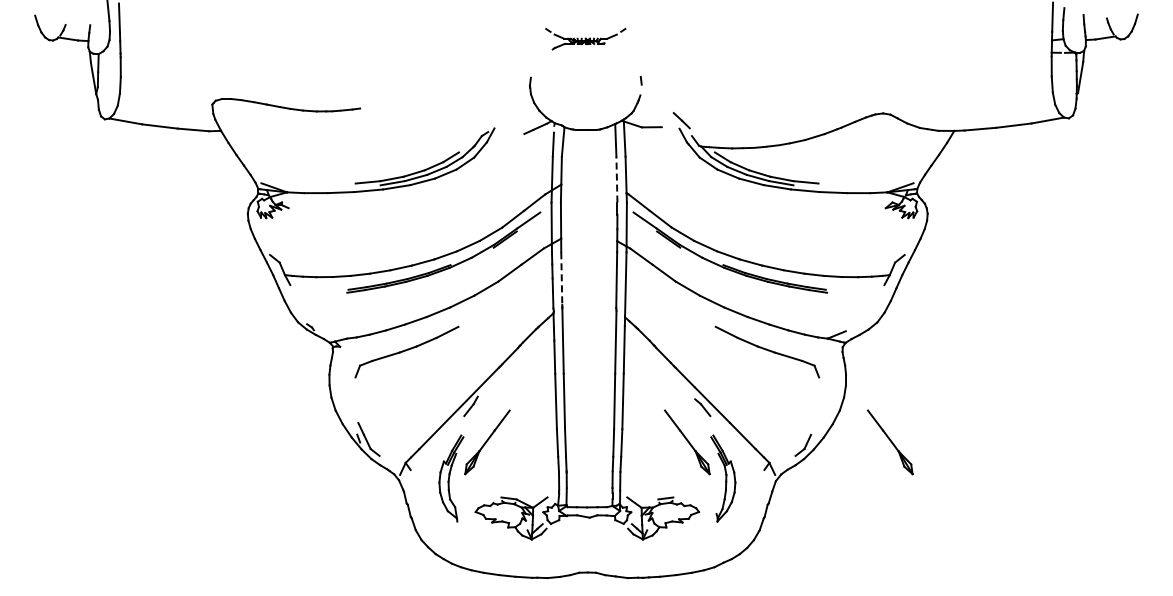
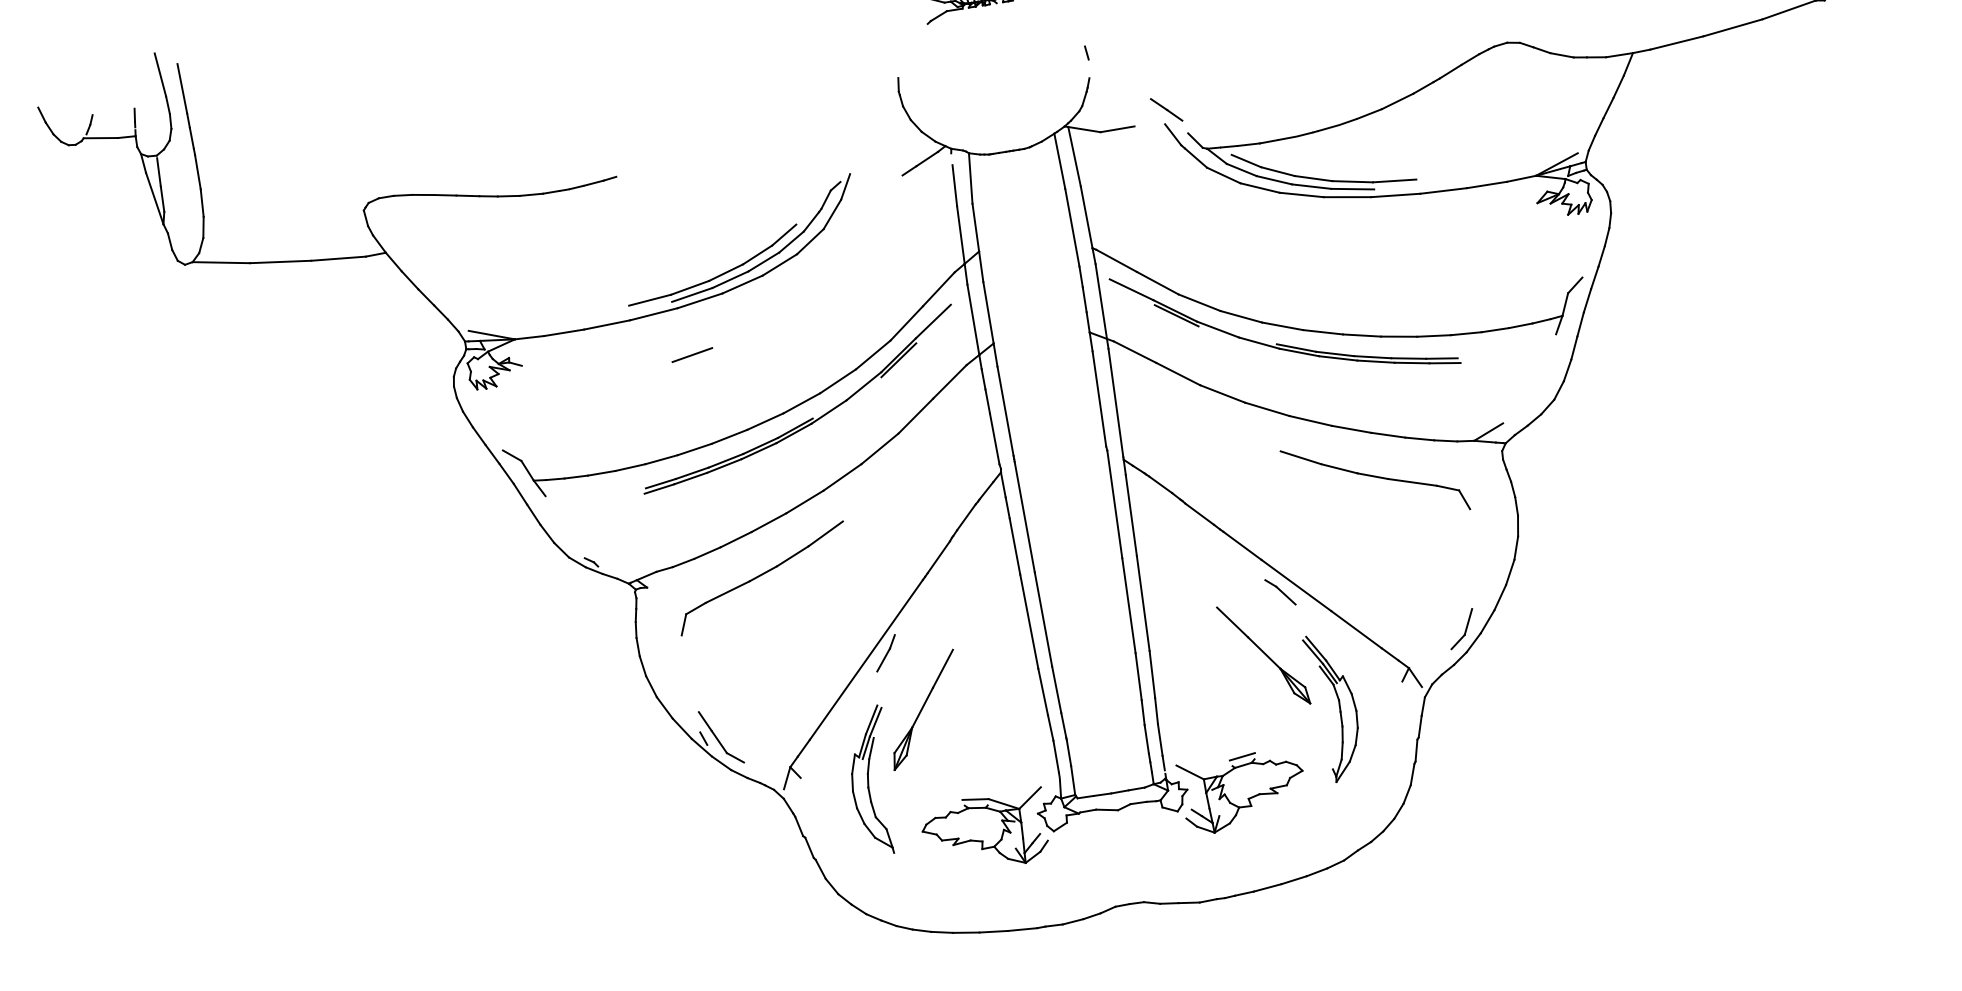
line: (616, 179) -> (1071, 227), dashed -> solid
line: (387, 217) -> (692, 354), added
line: (561, 279) -> (1005, 412), dashed -> solid
part: (890, 442) -> (1609, 600), removed

